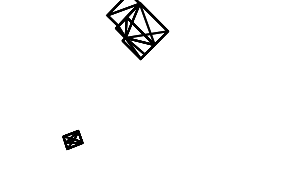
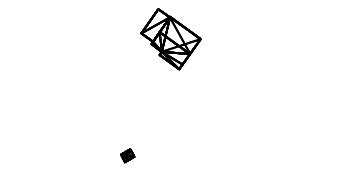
part: (72, 139) -> (127, 155), size x0.7

